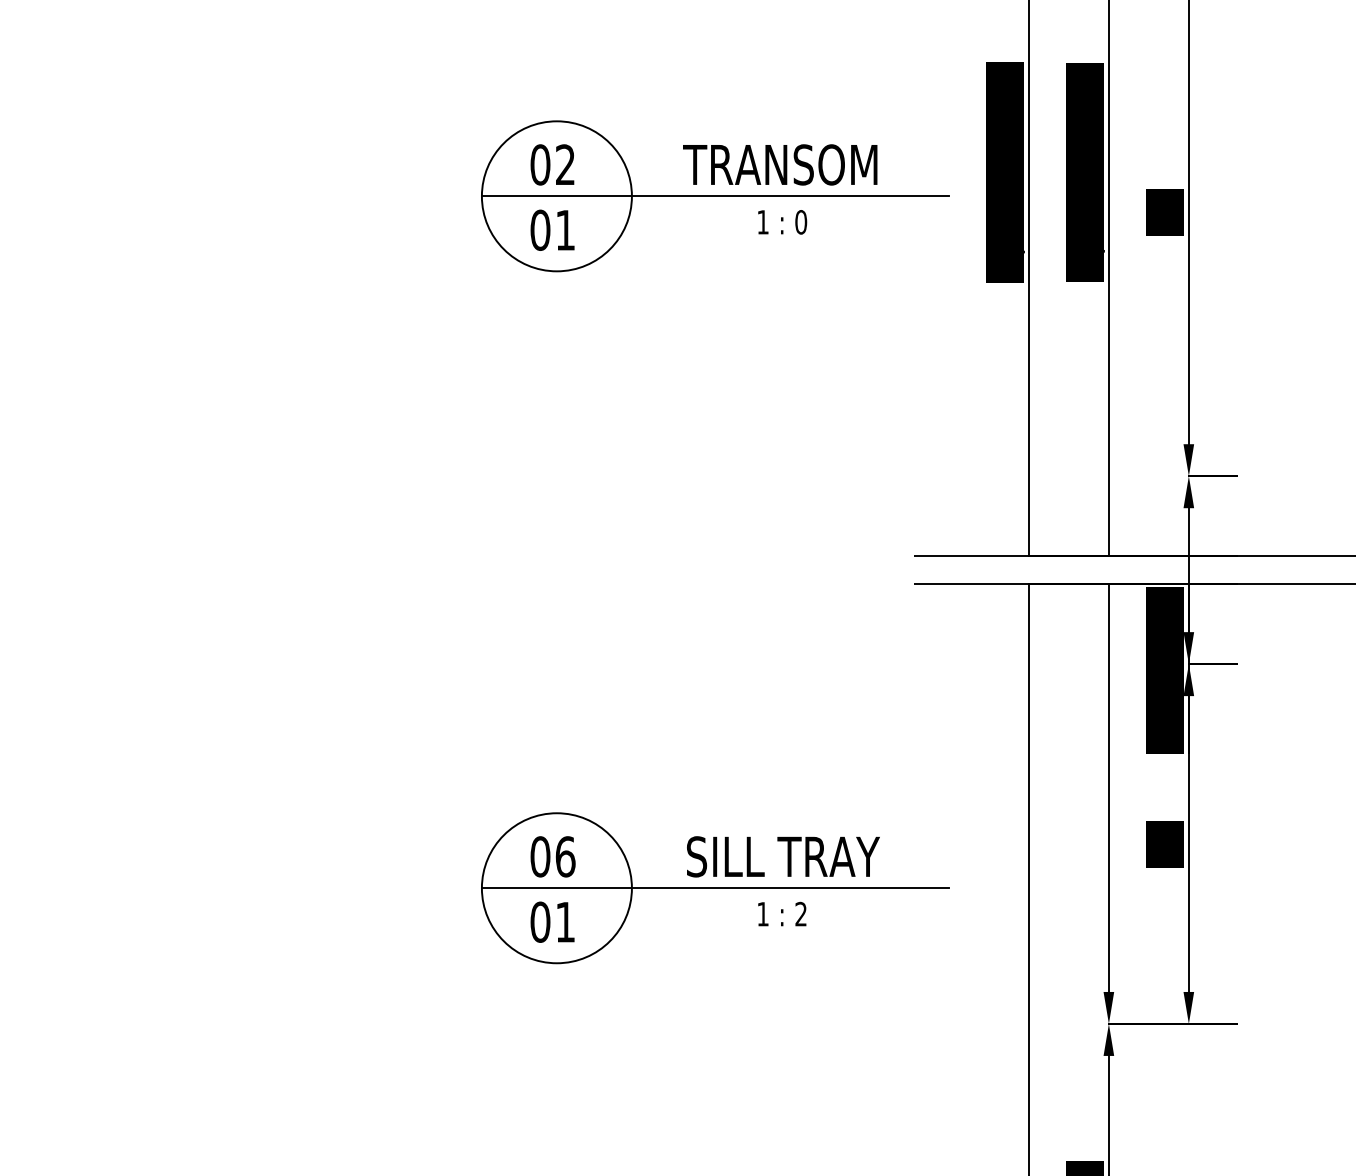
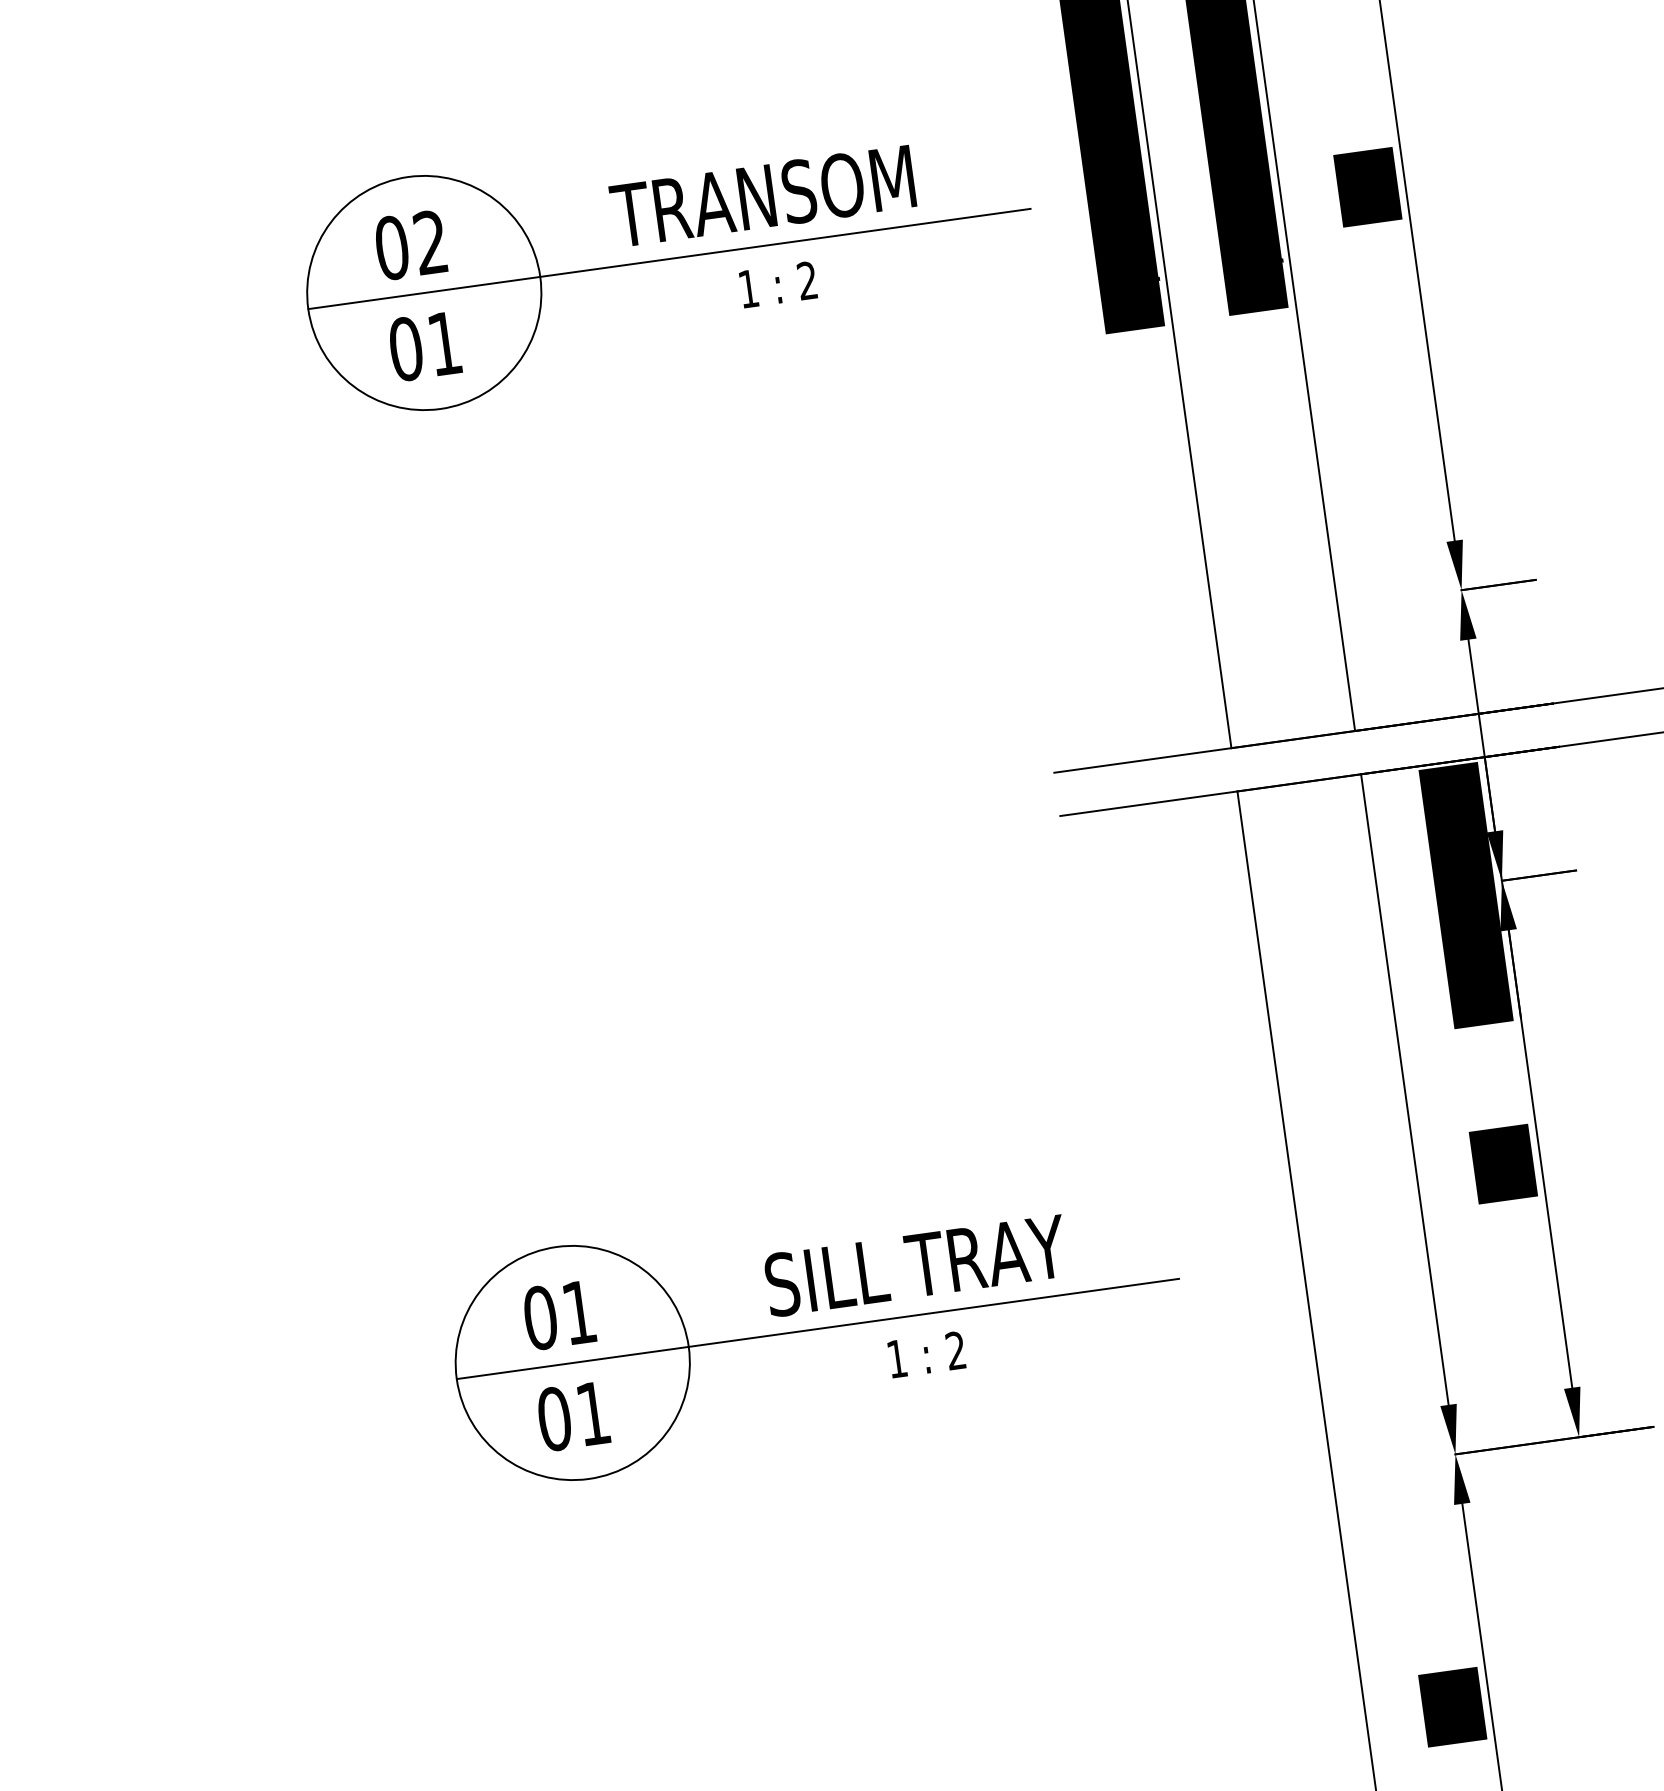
text: (801, 222) -> (808, 280), 0 -> 2
text: (565, 856) -> (579, 1312), 06 -> 01

